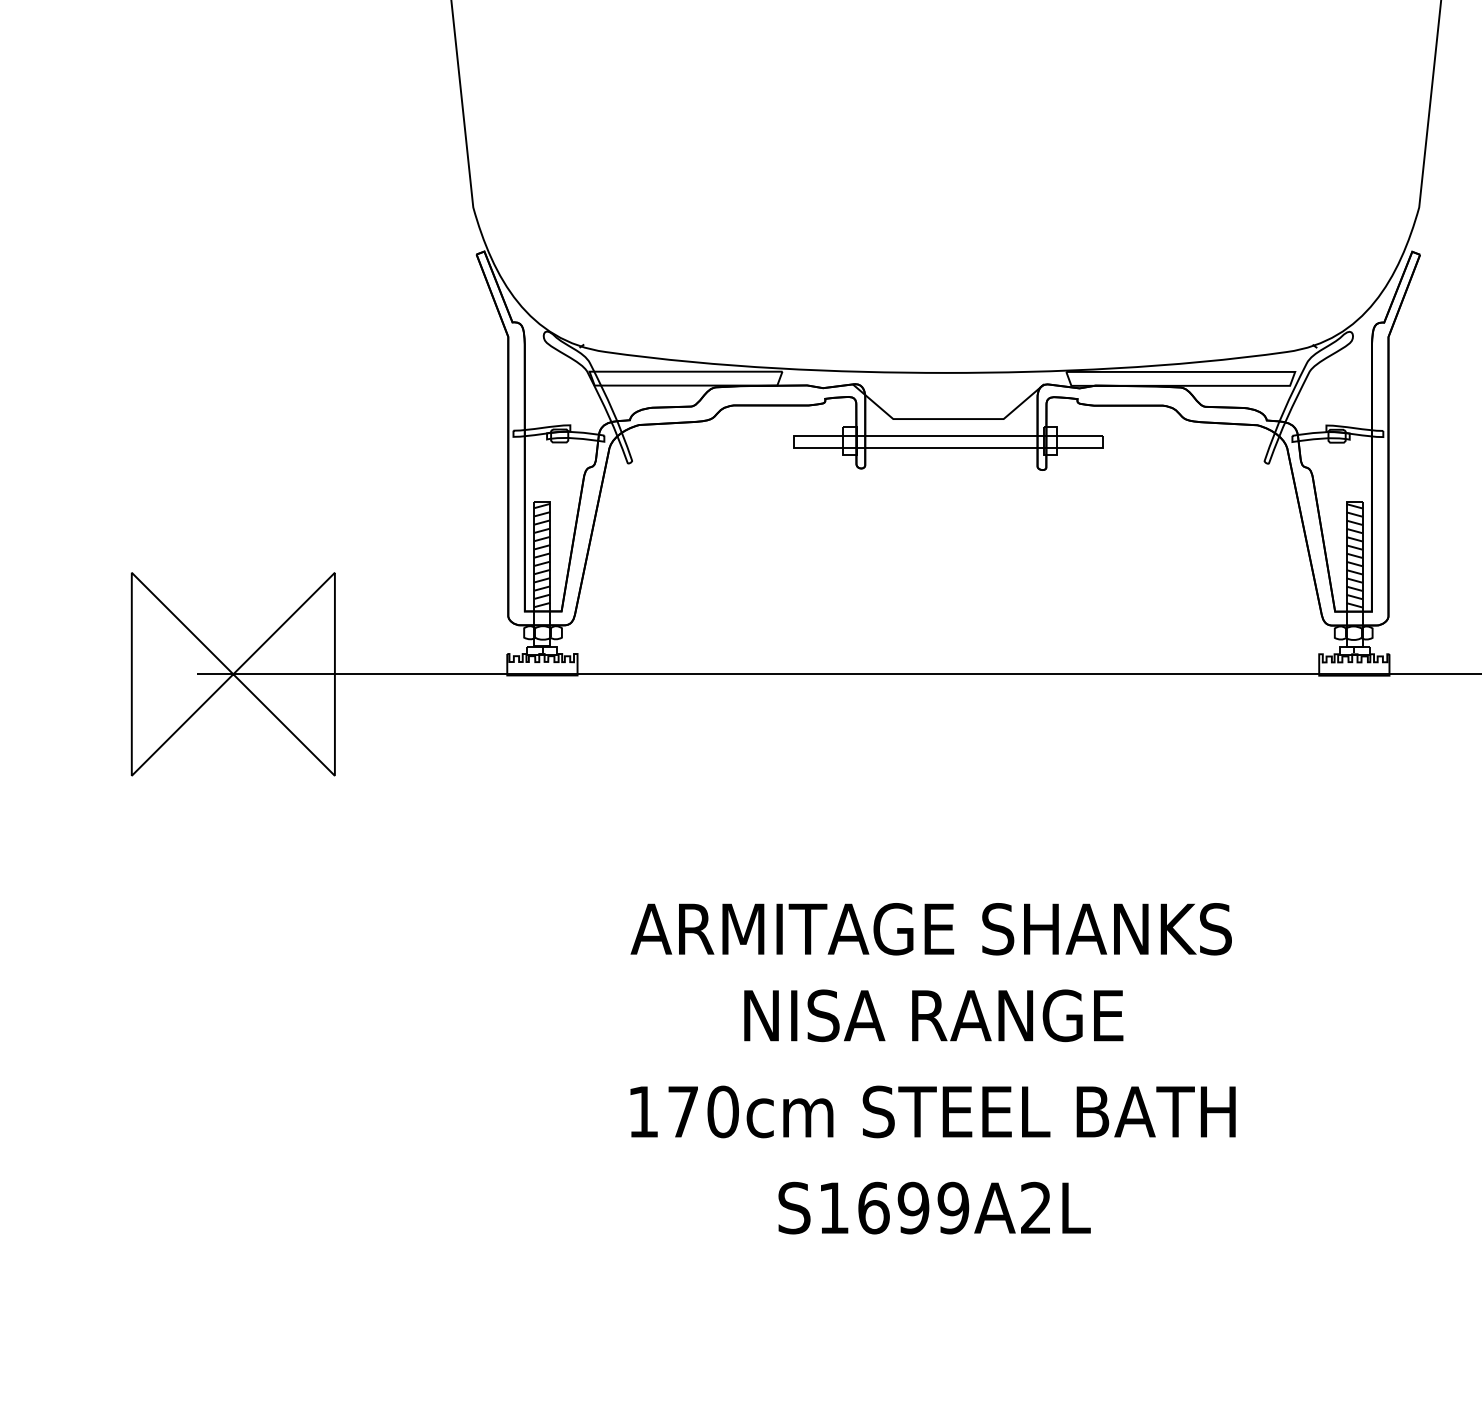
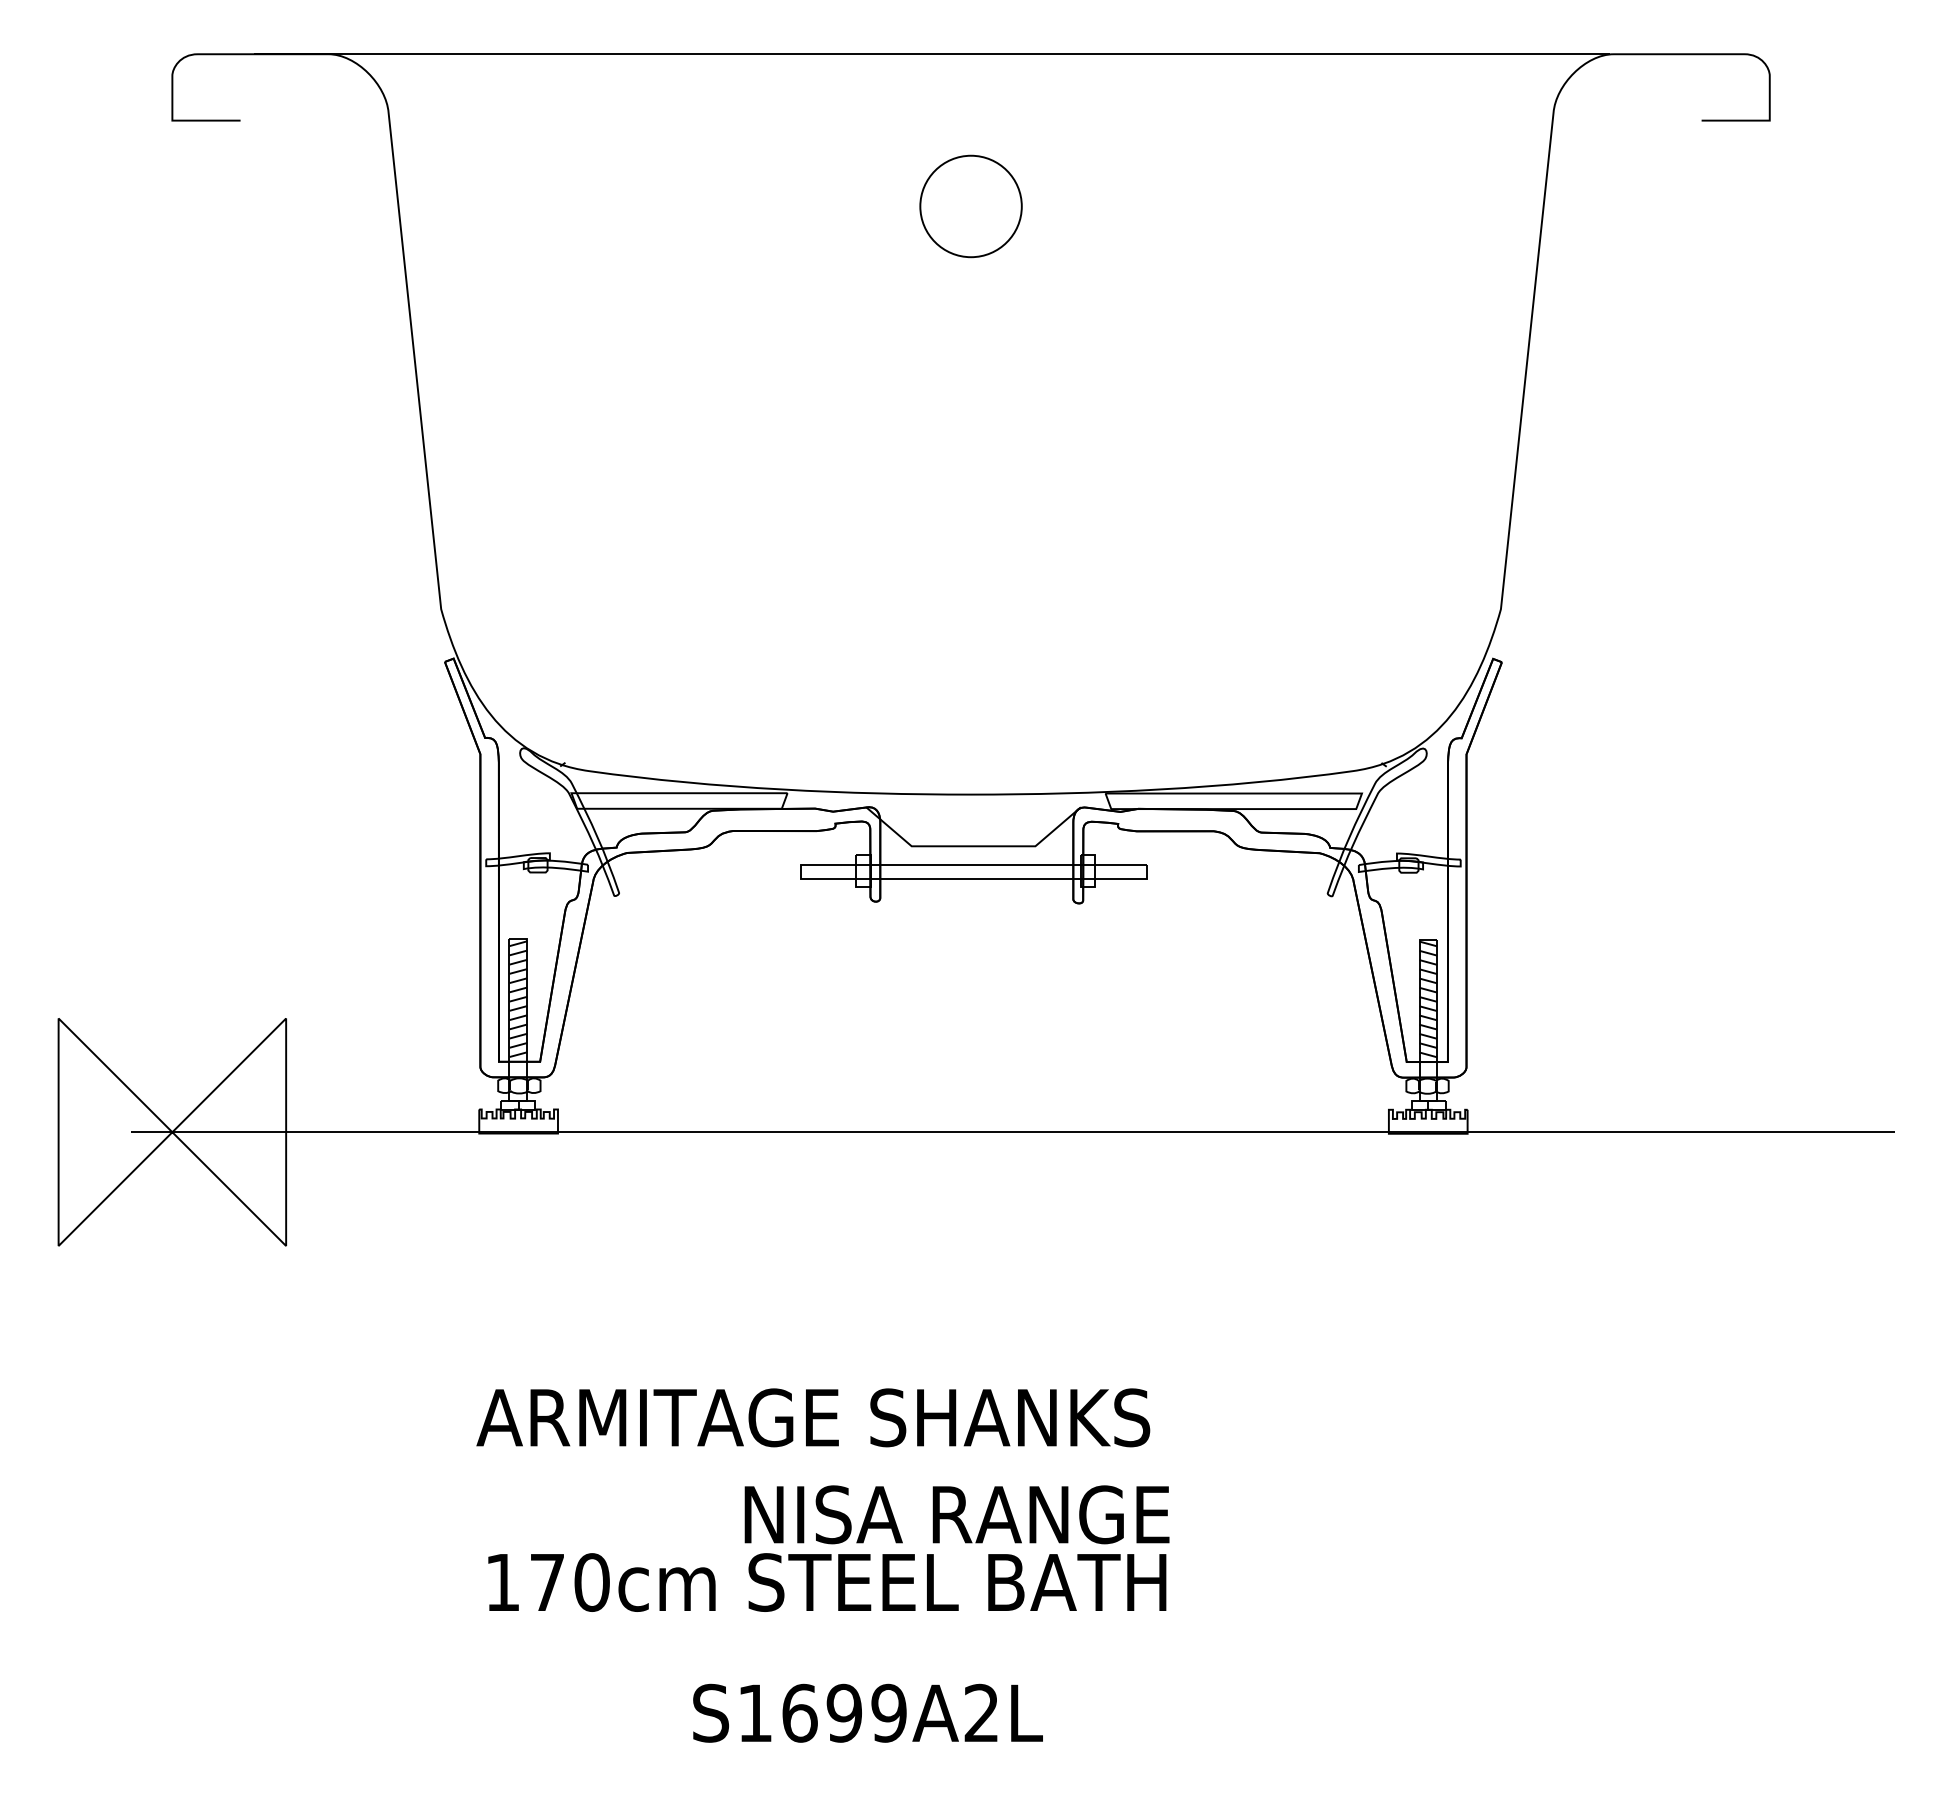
text: (931, 928) -> (813, 1417), moved
text: (933, 1111) -> (827, 1582), moved
text: (934, 1207) -> (867, 1712), moved

